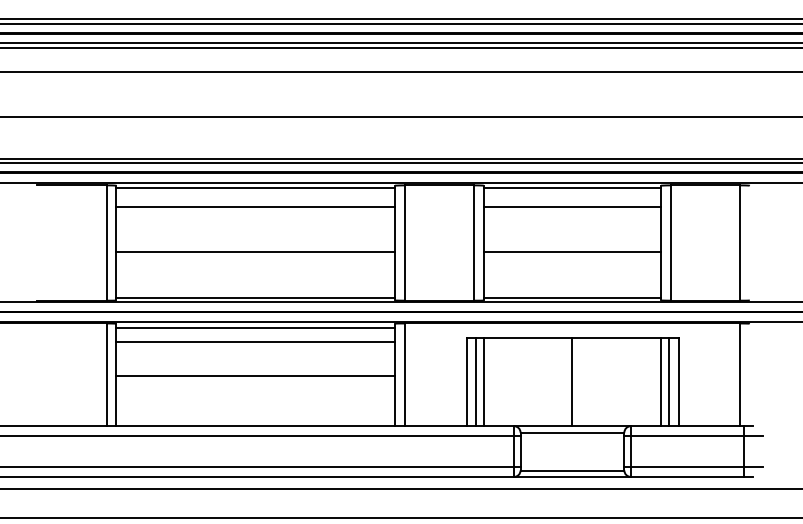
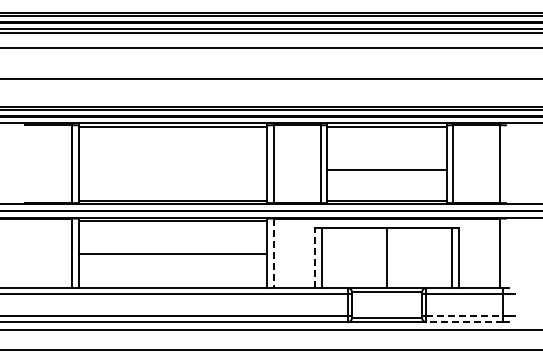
line: (255, 206) -> (172, 139), removed
line: (571, 206) -> (386, 139), removed
line: (255, 252) -> (172, 170), removed
line: (255, 342) -> (172, 231), removed
line: (404, 375) -> (273, 253), solid -> dashed
line: (484, 381) -> (327, 257), removed
line: (660, 381) -> (446, 257), removed
line: (466, 382) -> (315, 258), solid -> dashed
line: (688, 466) -> (465, 315), solid -> dashed
line: (687, 477) -> (464, 322), solid -> dashed

